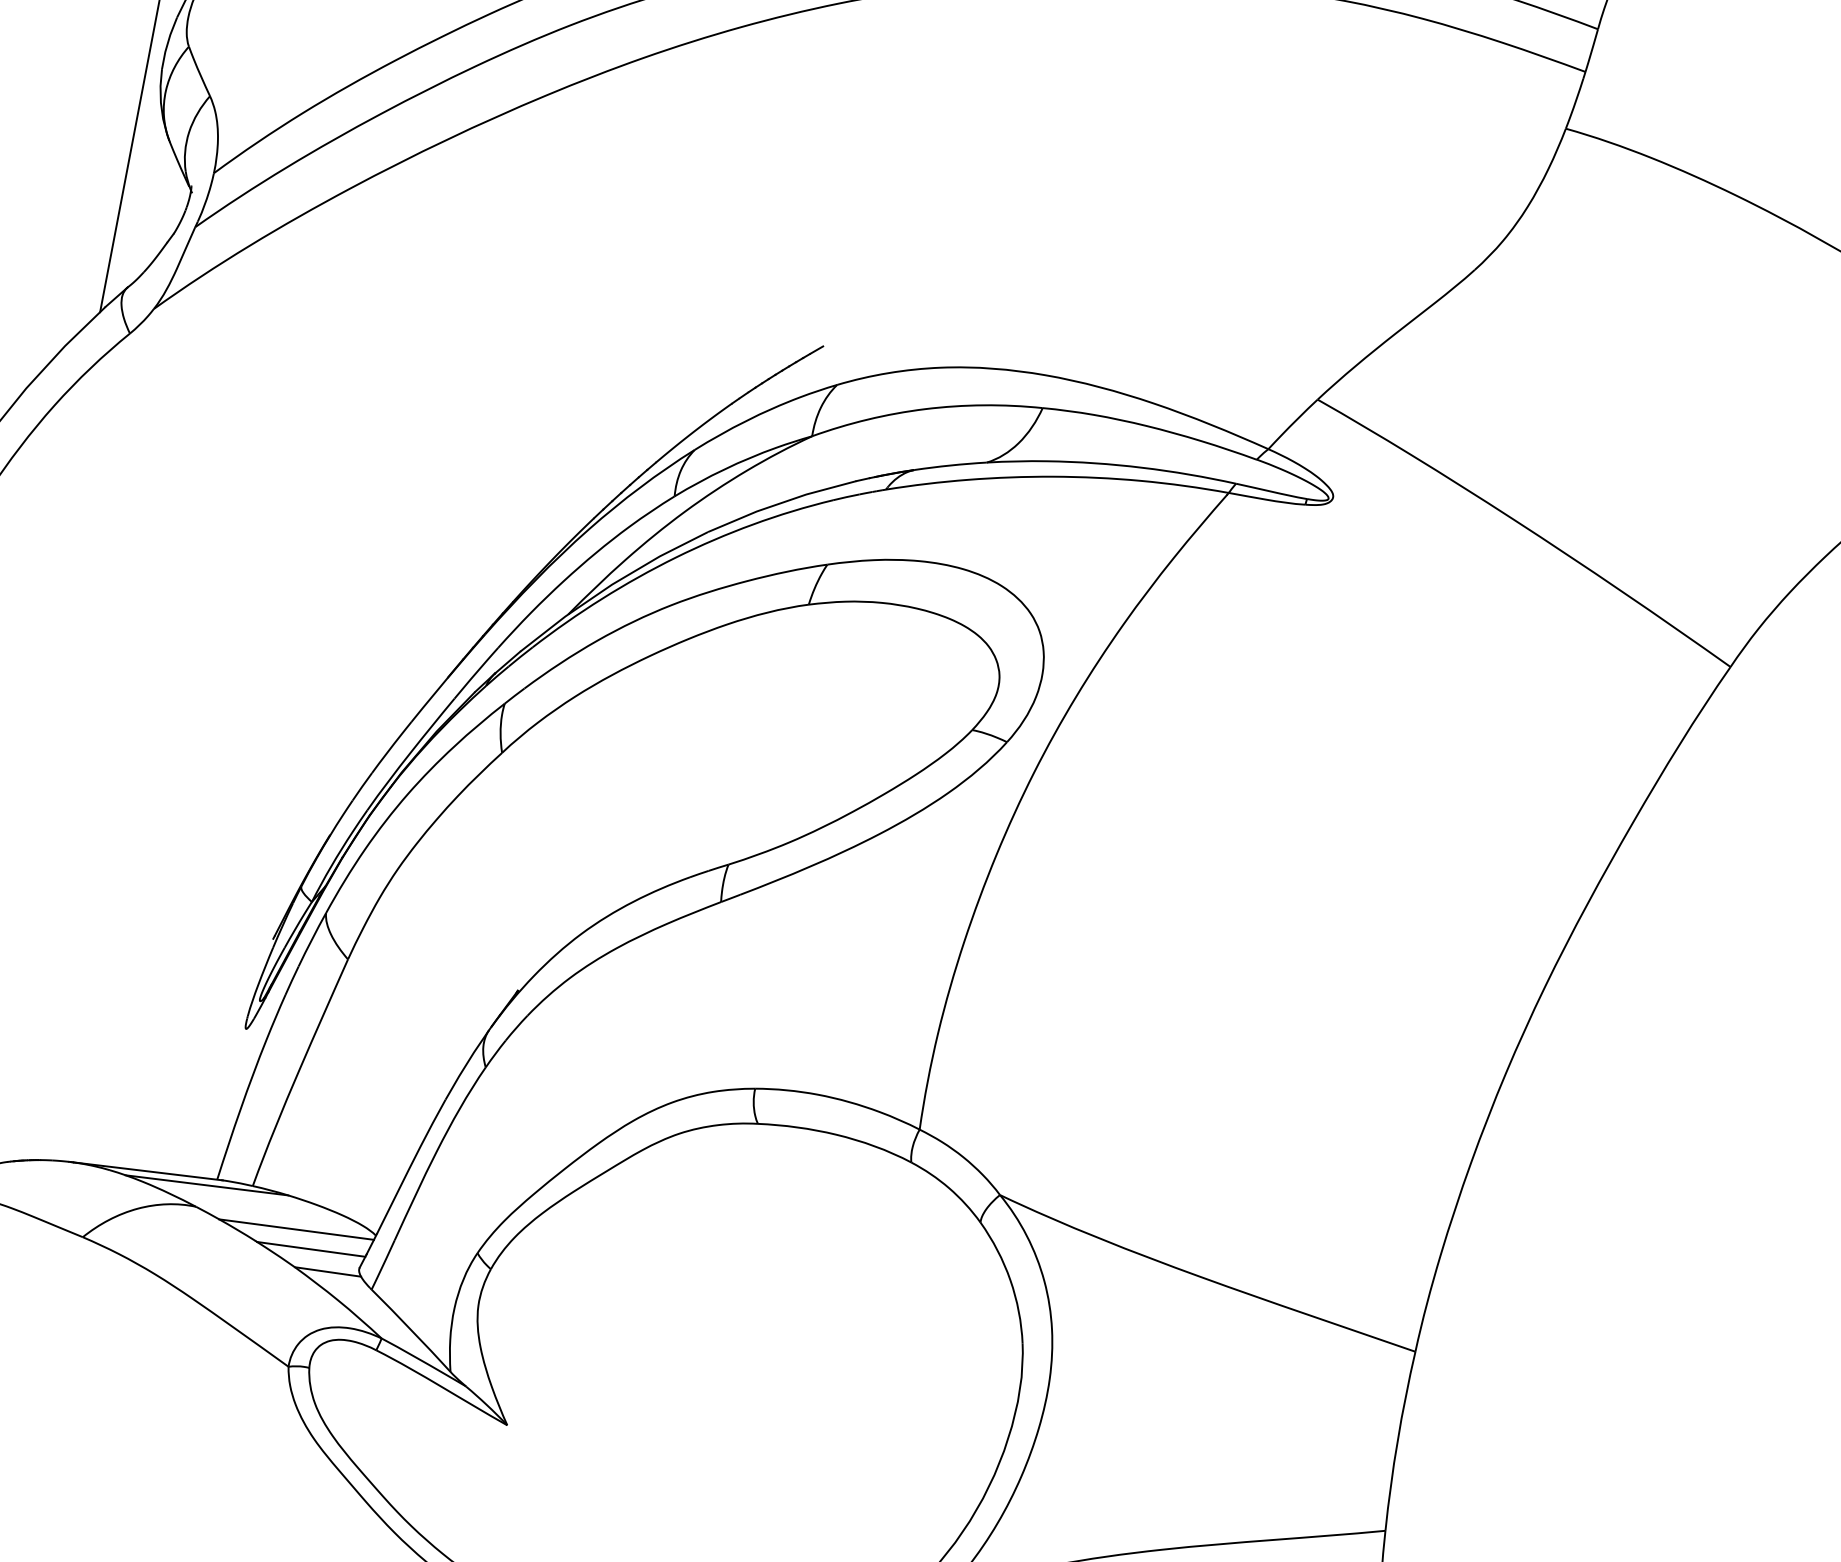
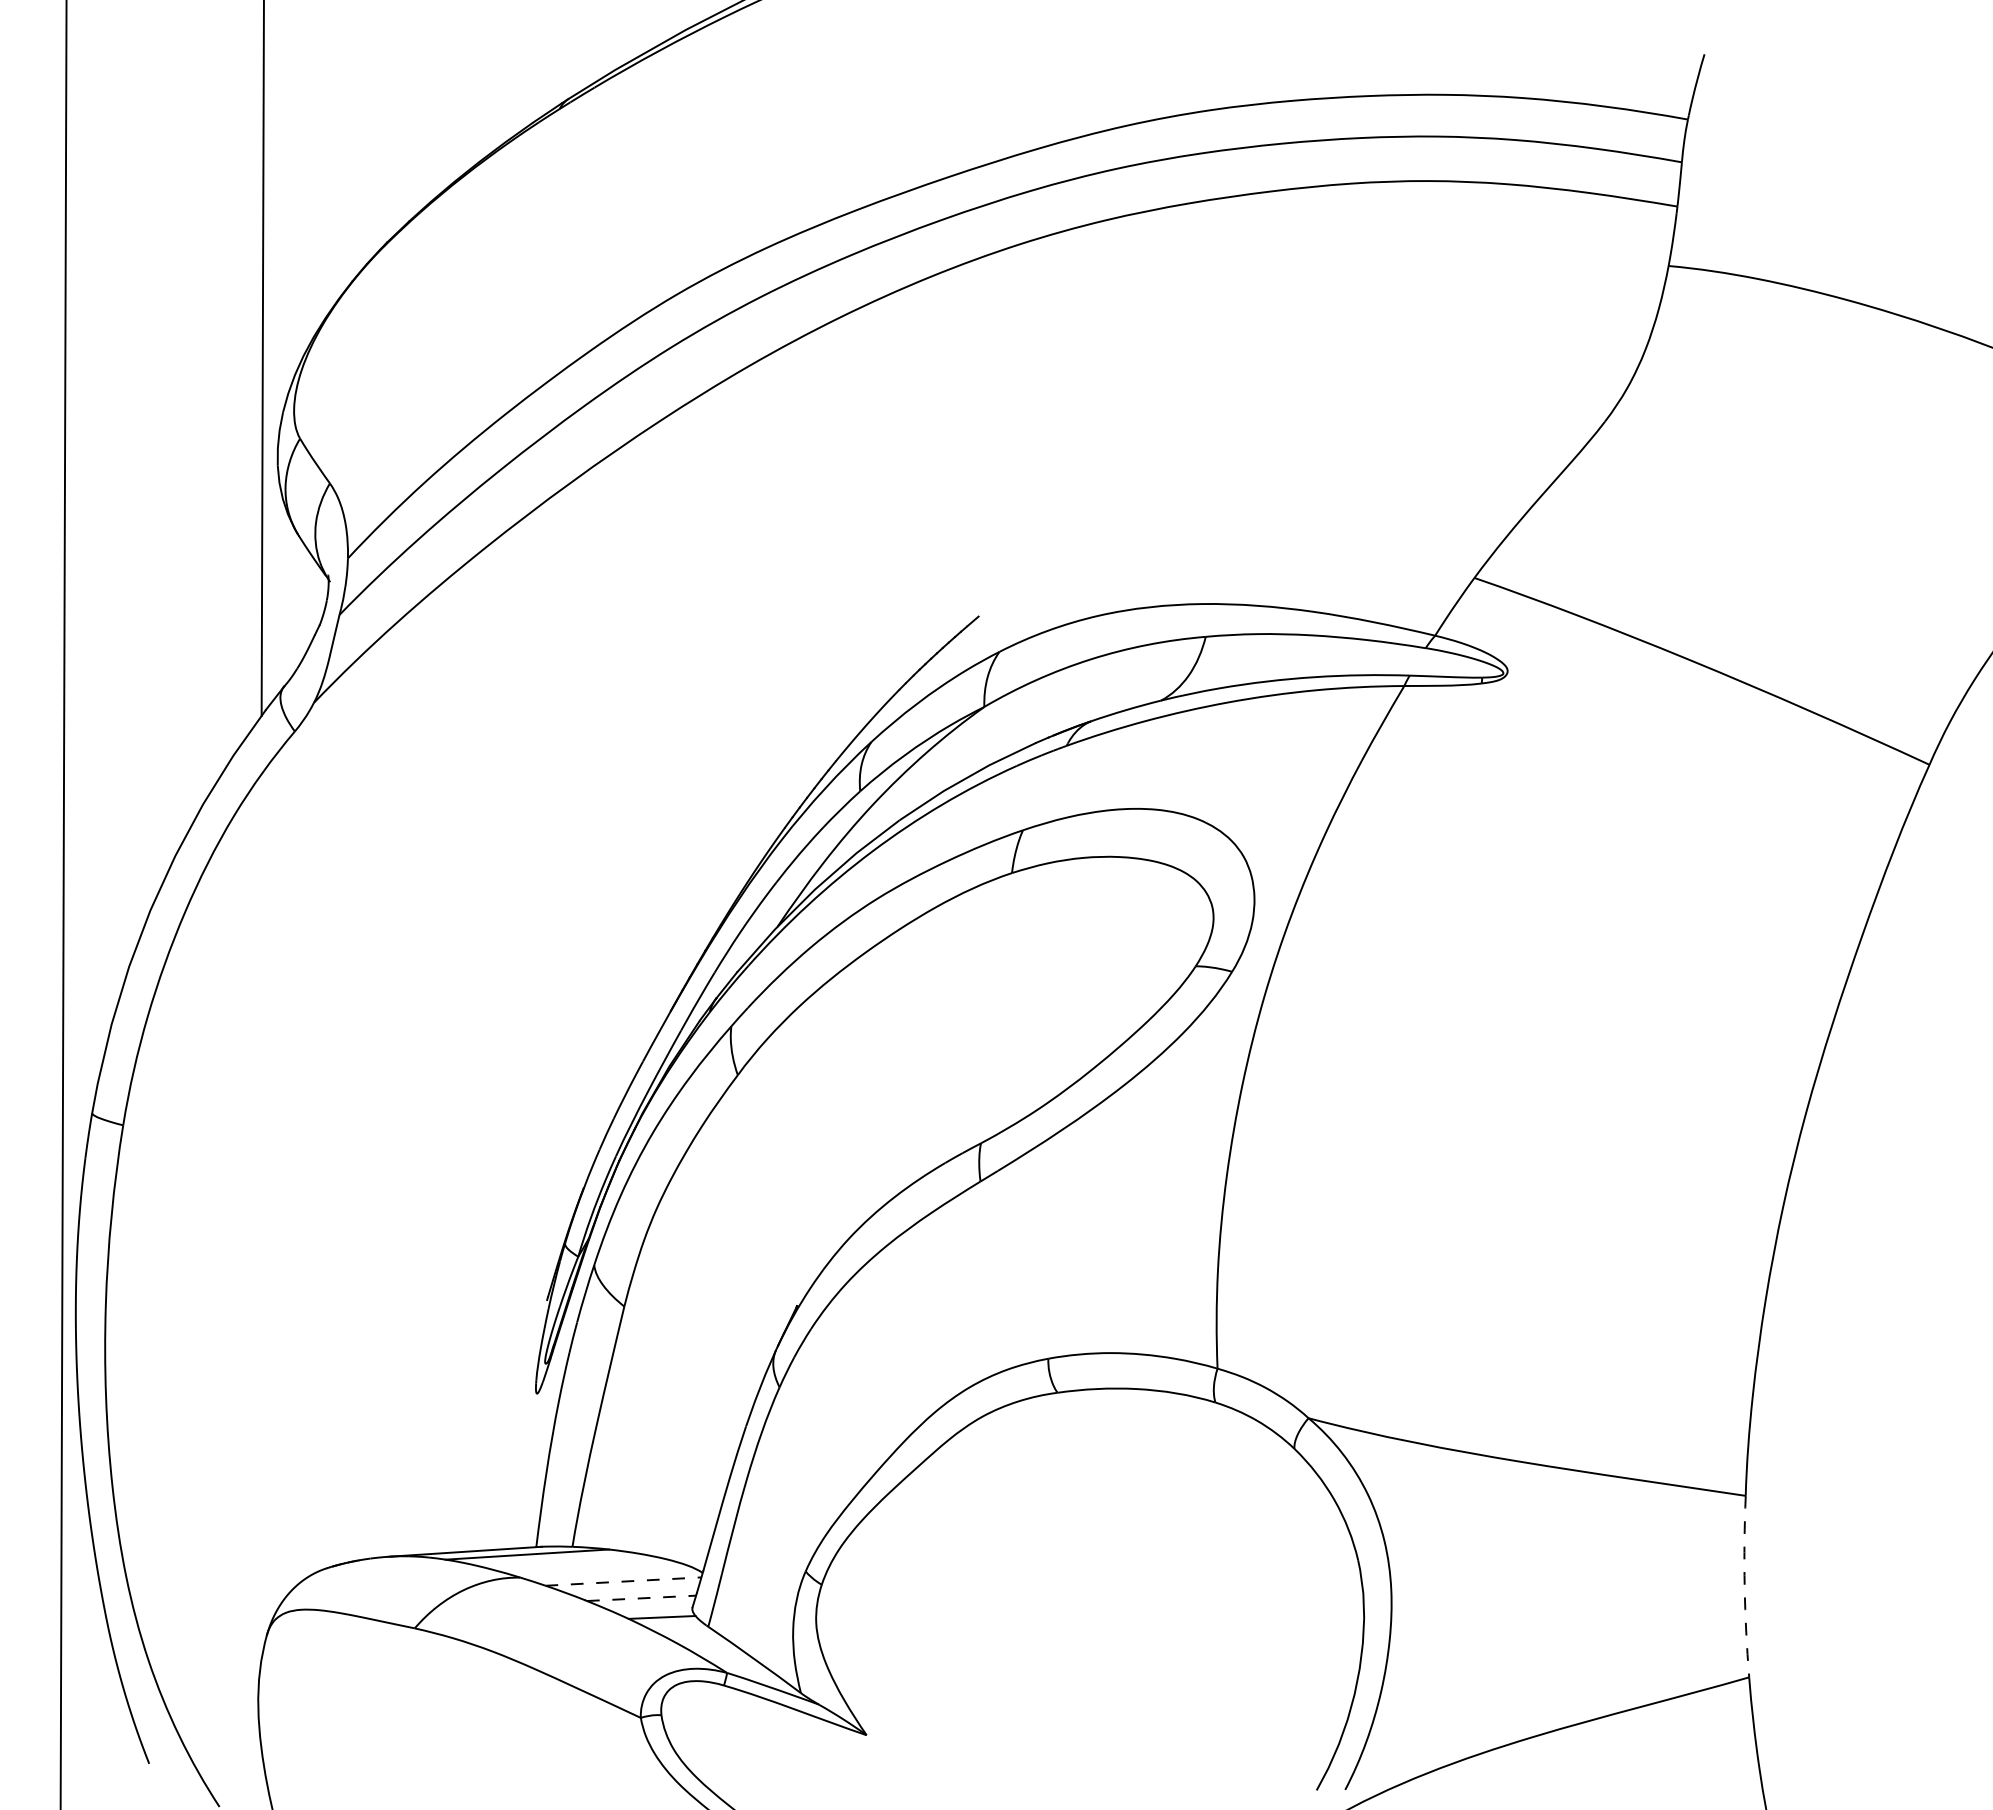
line: (296, 1229) -> (623, 1581), solid -> dashed
line: (311, 1249) -> (641, 1598), solid -> dashed
arc: (1397, 1440) -> (1744, 1586), solid -> dashed

